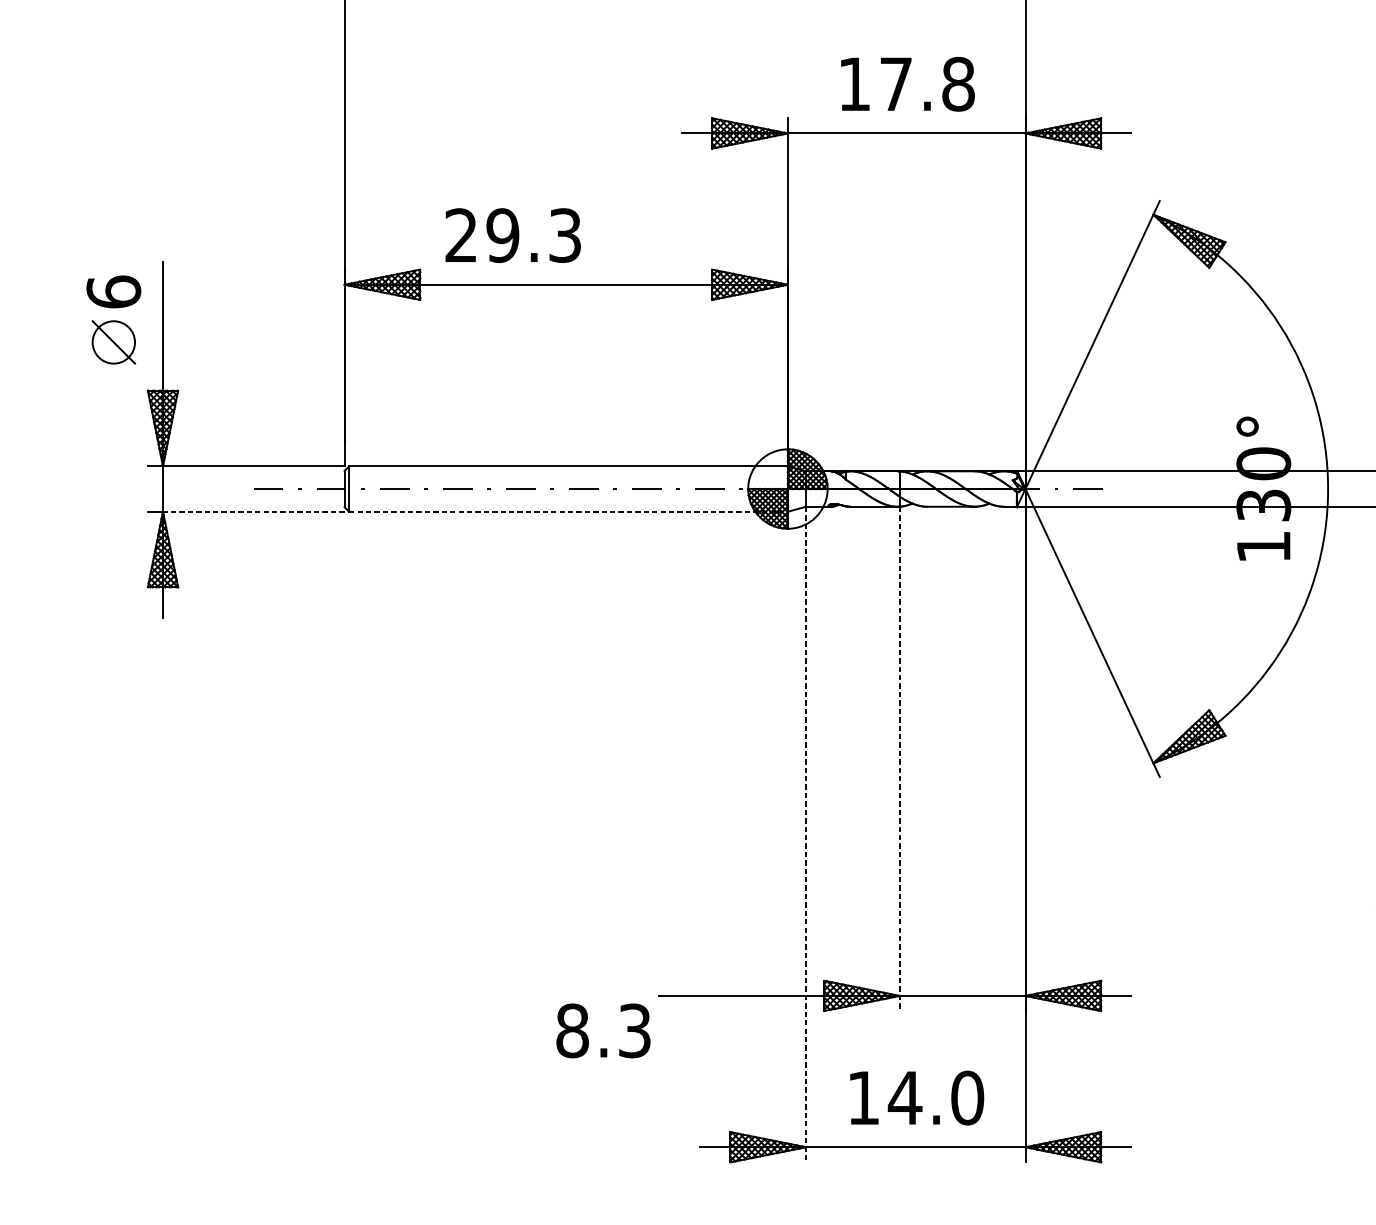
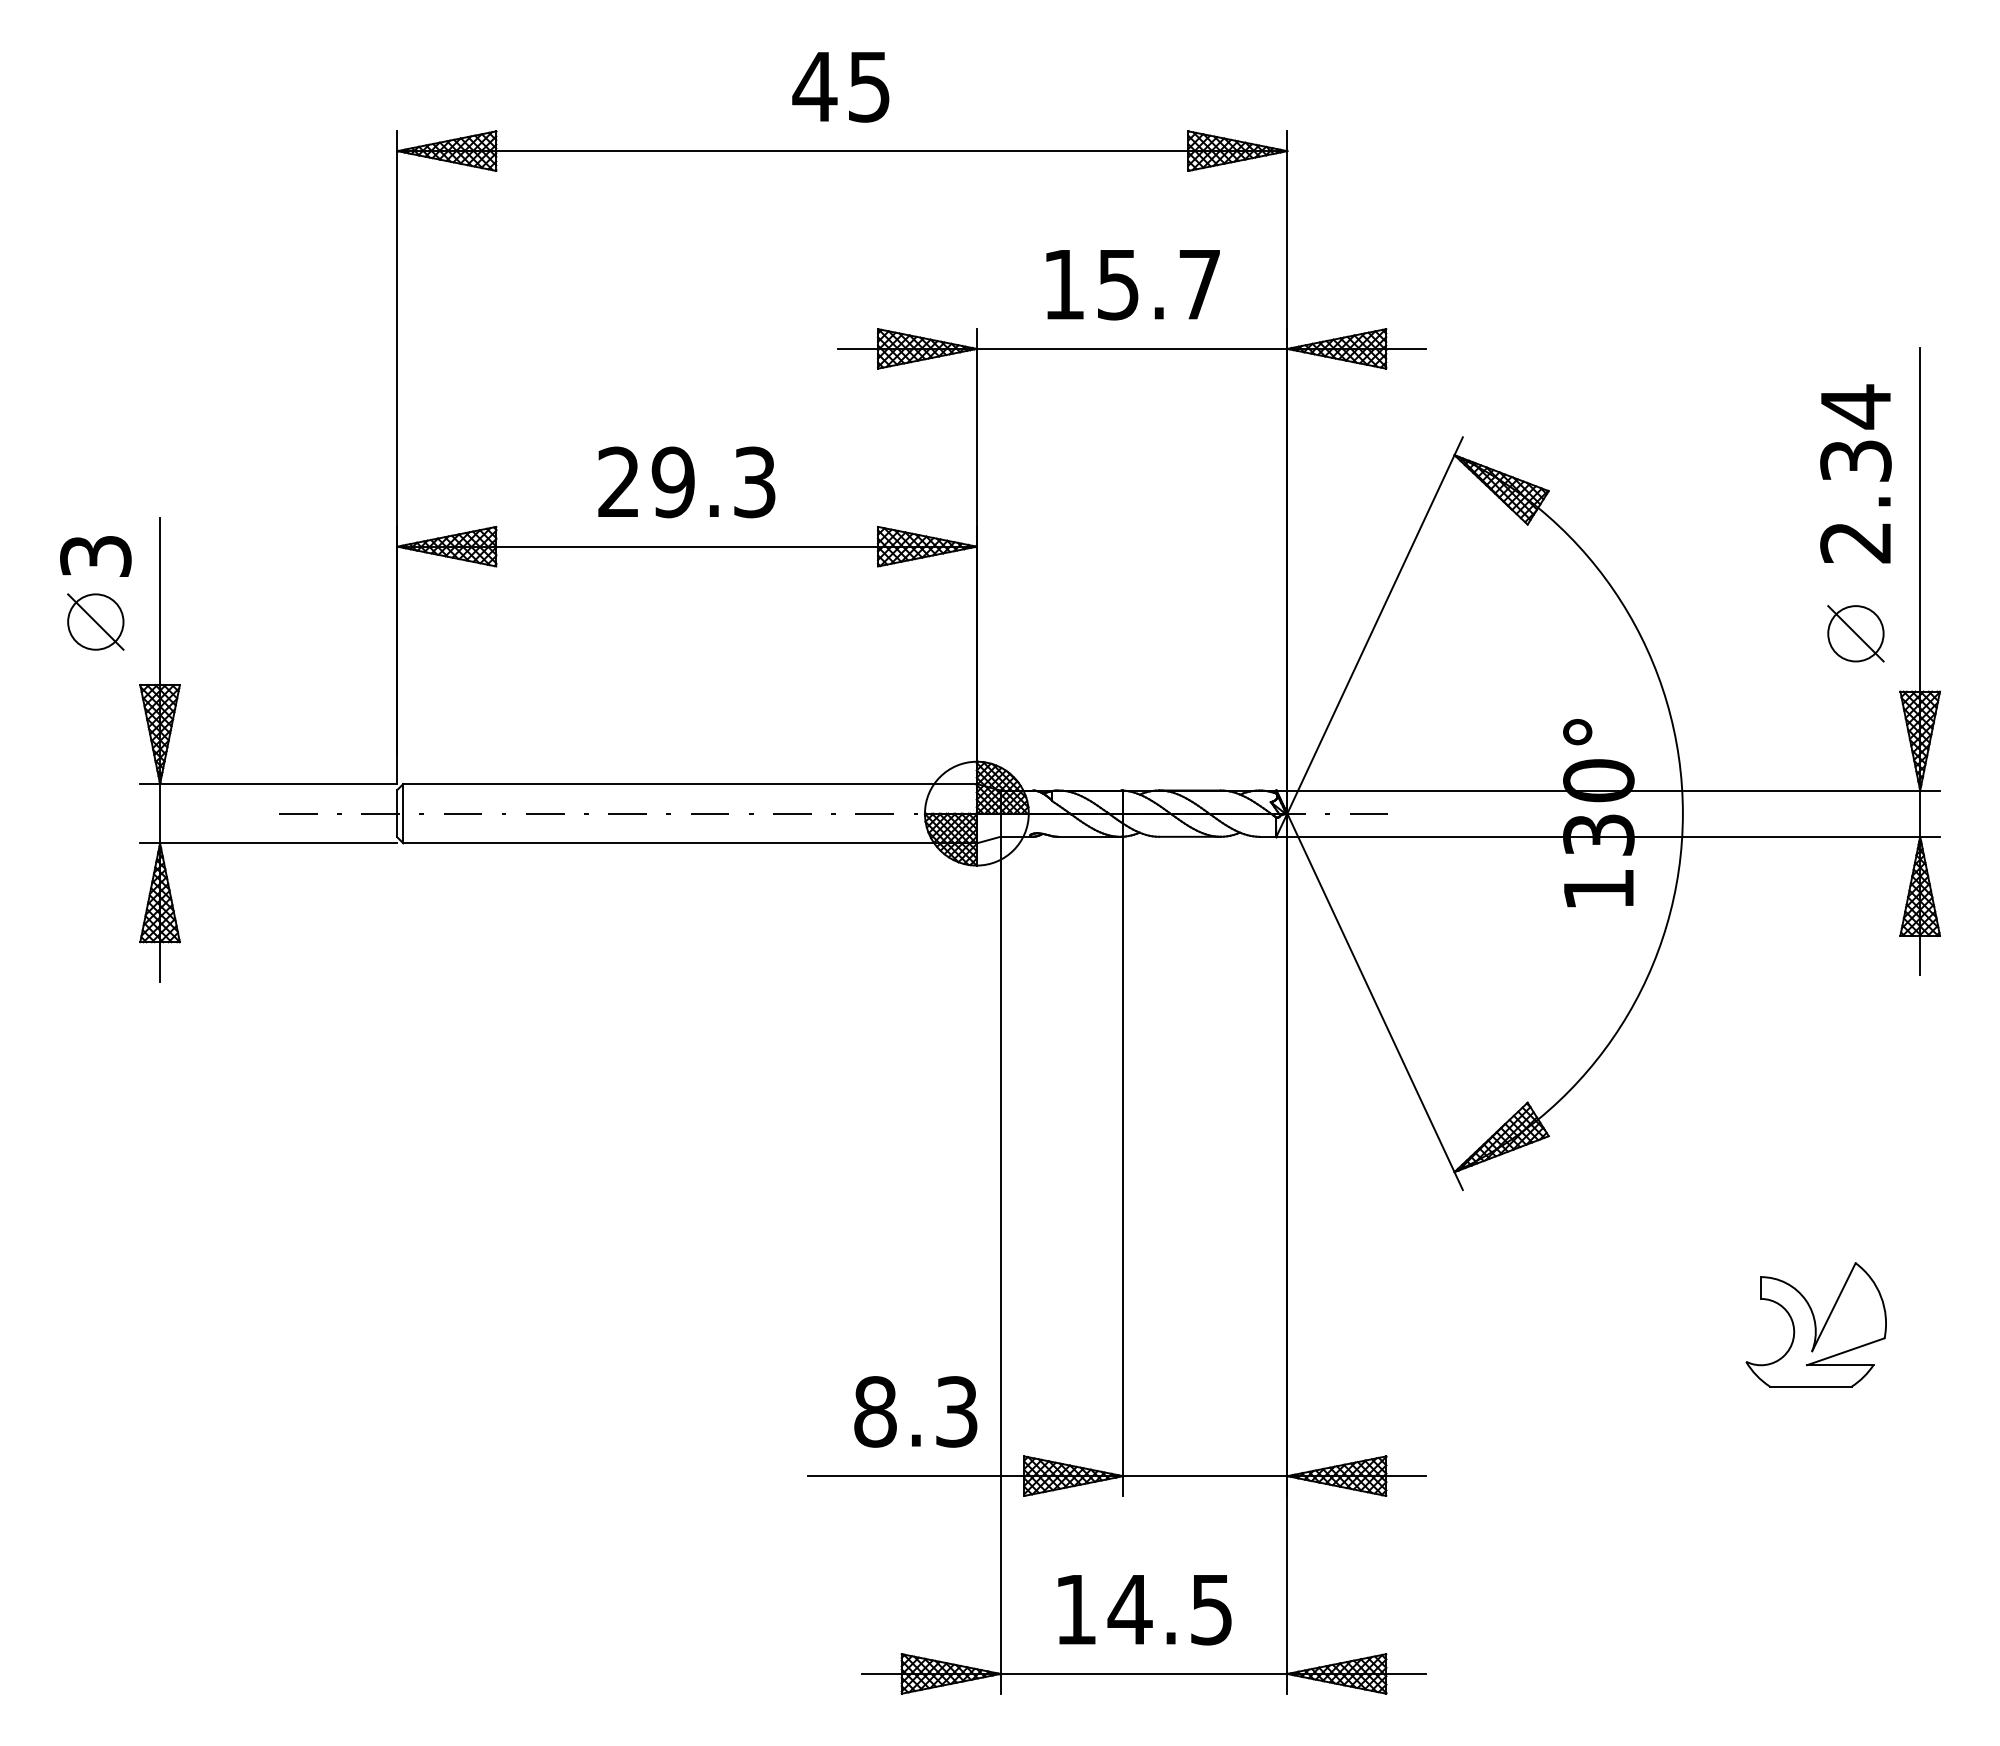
text: (927, 84) -> (1159, 284), 17.8 -> 15.7
text: (512, 235) -> (686, 482), moved
text: (113, 291) -> (95, 555), 6 -> 3
line: (253, 511) -> (278, 843), dashed -> solid
line: (568, 511) -> (690, 843), dashed -> solid
line: (900, 759) -> (1123, 1166), dashed -> solid
line: (806, 834) -> (1000, 1265), dashed -> solid
text: (603, 1030) -> (915, 1411), moved
text: (967, 1097) -> (1211, 1609), 14.0 -> 14.5

